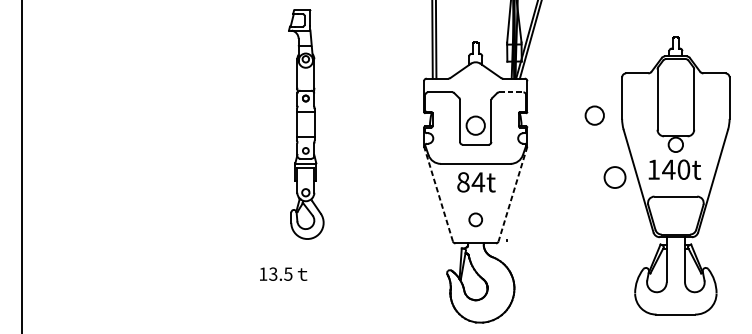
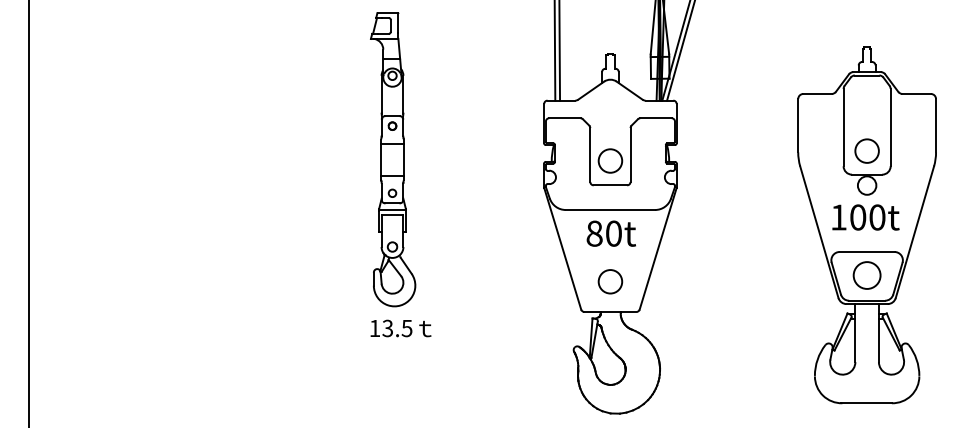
line: (511, 92) -> (656, 118), dashed -> solid
circle: (594, 115) -> (866, 150), moved
text: (668, 169) -> (857, 217), 140t -> 100t
circle: (614, 177) -> (866, 275), moved
text: (478, 182) -> (613, 233), 84t -> 80t
line: (438, 193) -> (562, 248), dashed -> solid
line: (513, 193) -> (658, 248), dashed -> solid
circle: (475, 219) -> (610, 281), size x1.43
text: (283, 274) -> (400, 328), moved

